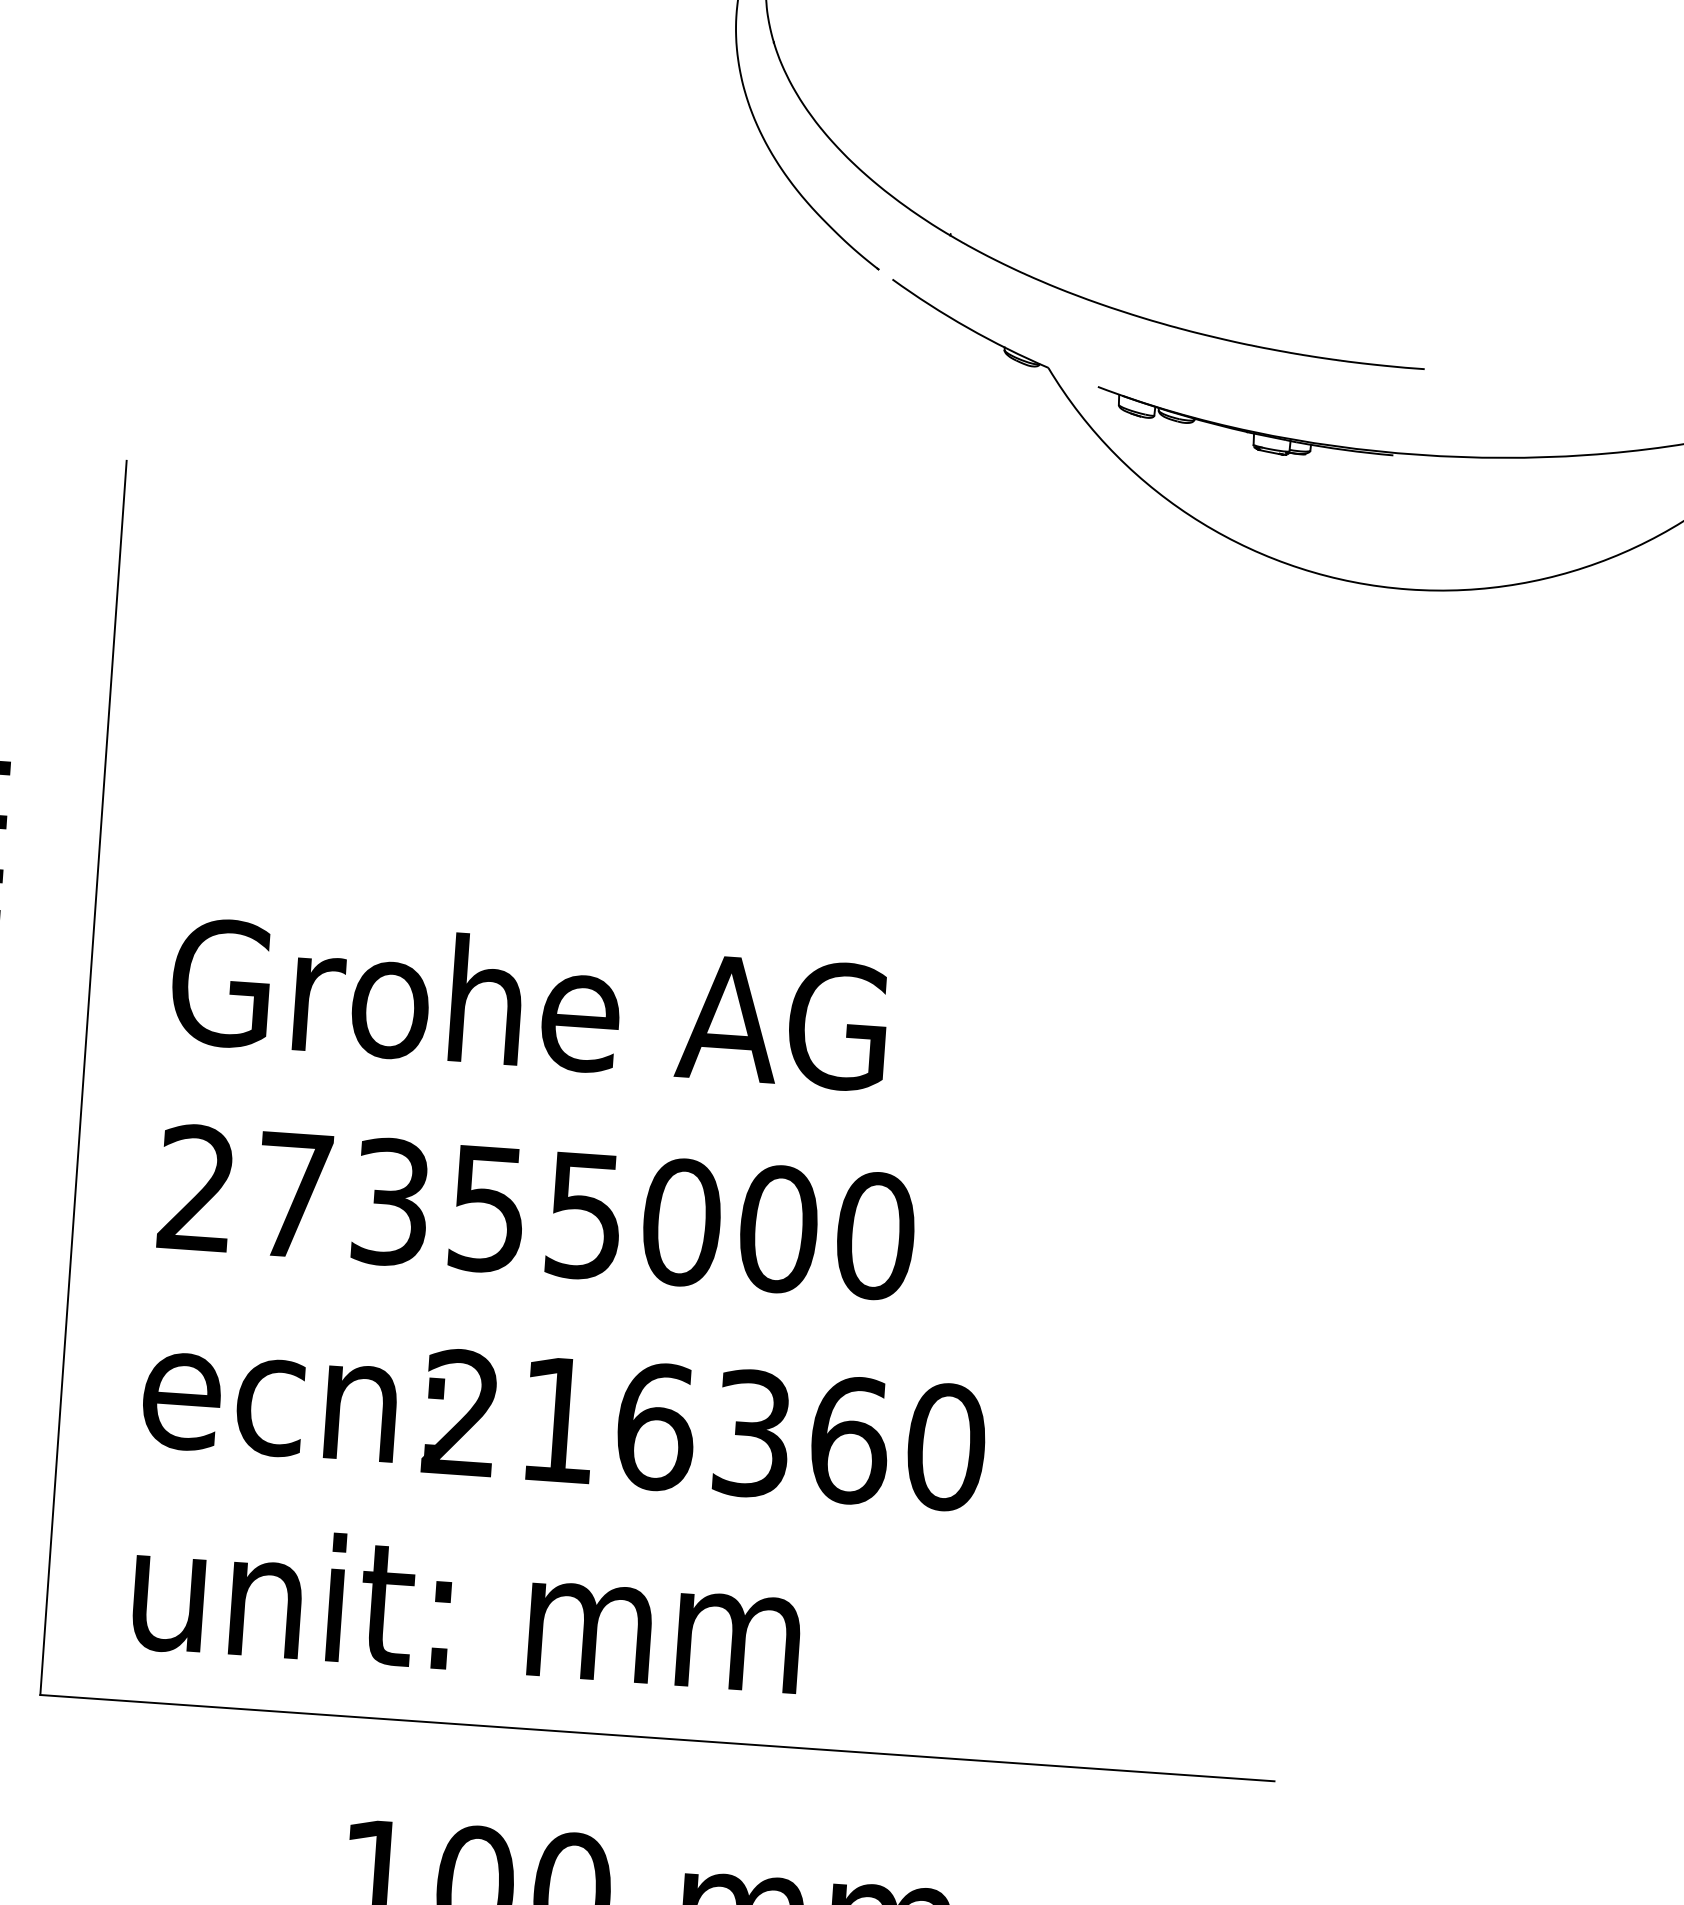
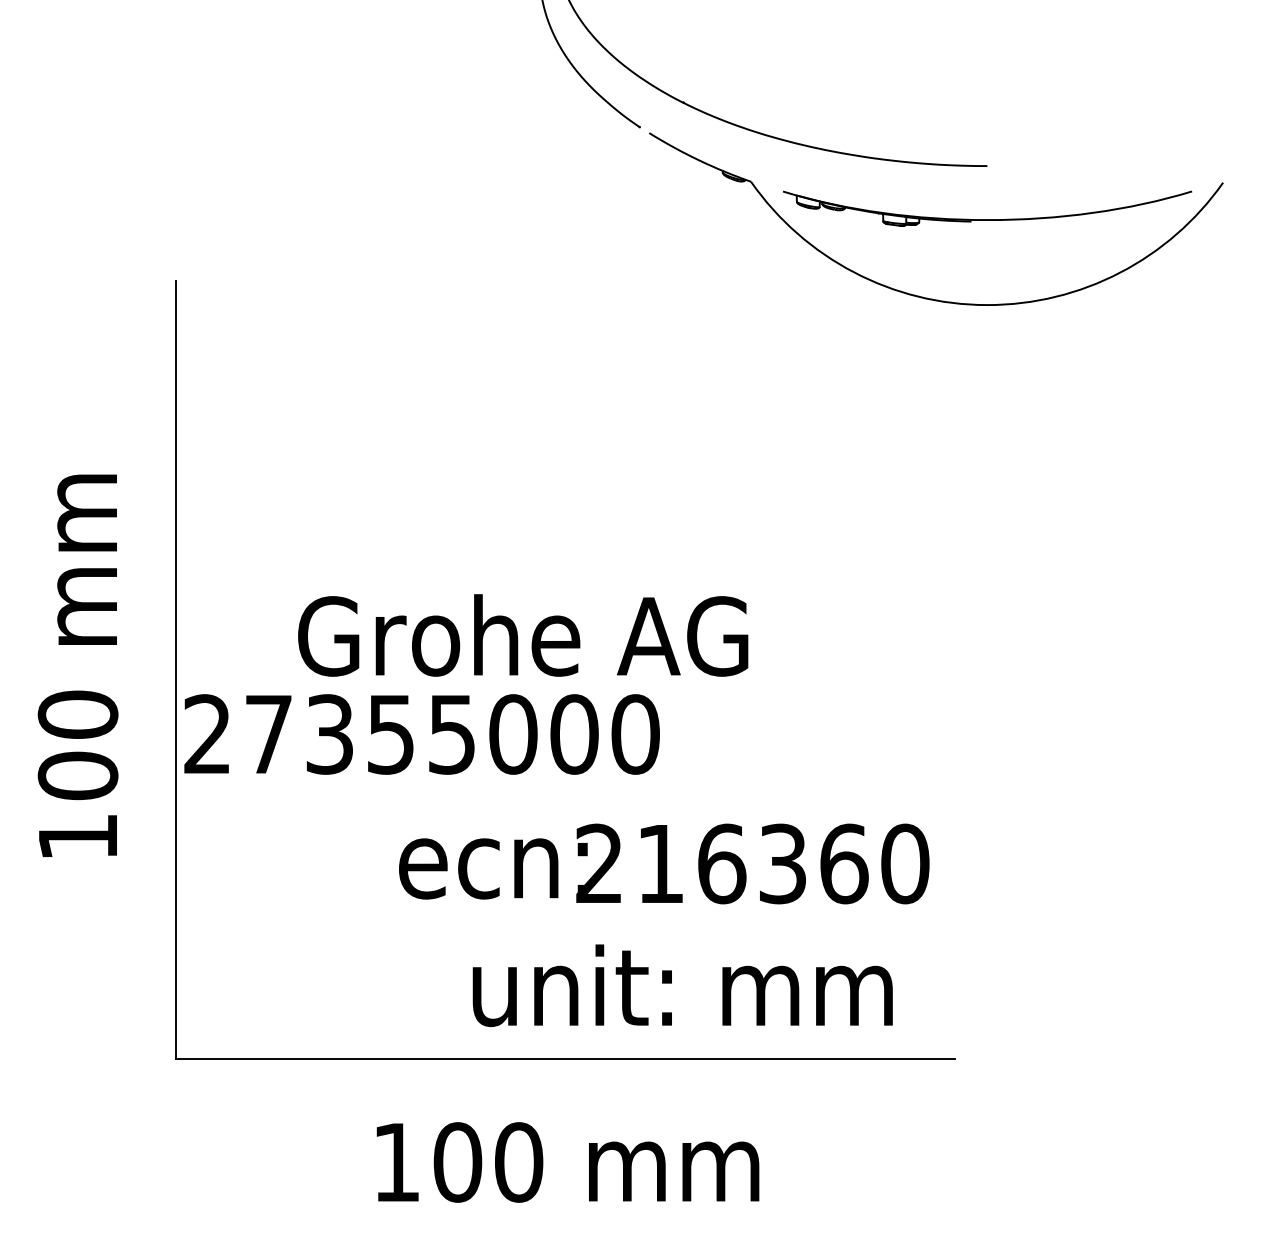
text: (530, 1003) -> (523, 635), moved
text: (536, 1212) -> (421, 734), moved
text: (564, 1419) -> (664, 863), moved
text: (467, 1607) -> (682, 985), moved

